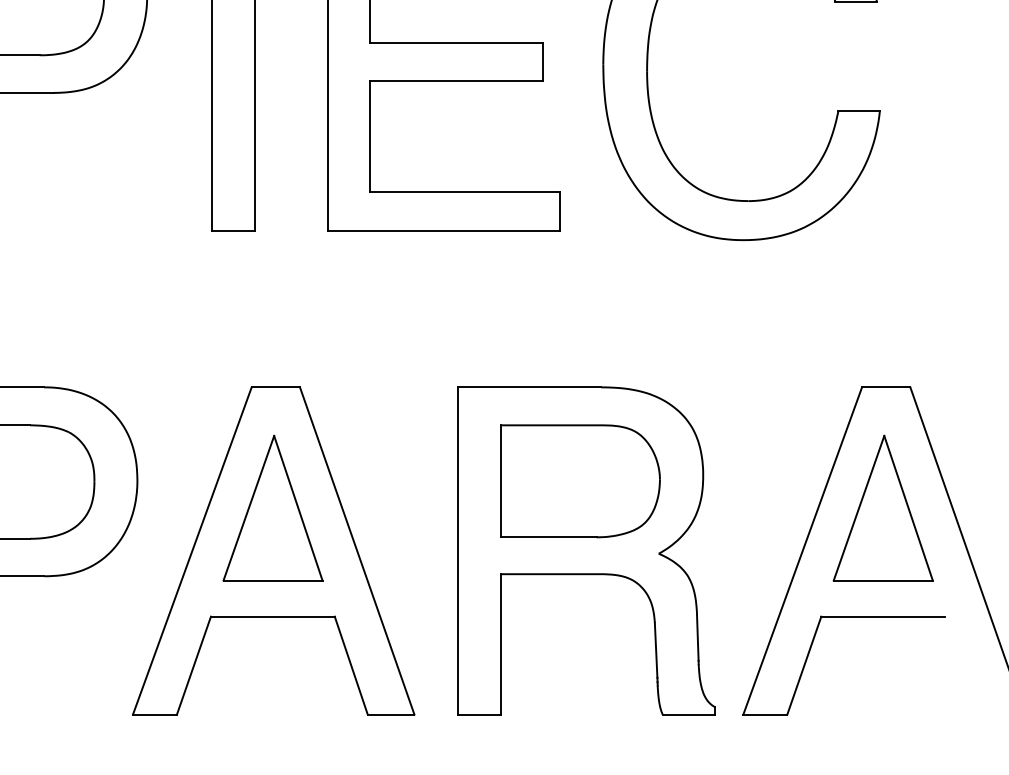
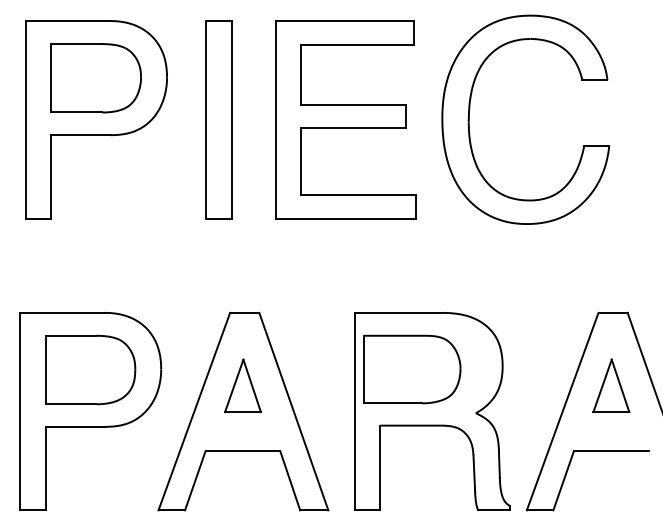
part: (580, 481) -> (412, 369), moved
part: (272, 507) -> (242, 385), size x0.6
part: (883, 507) -> (611, 385), size x0.6

